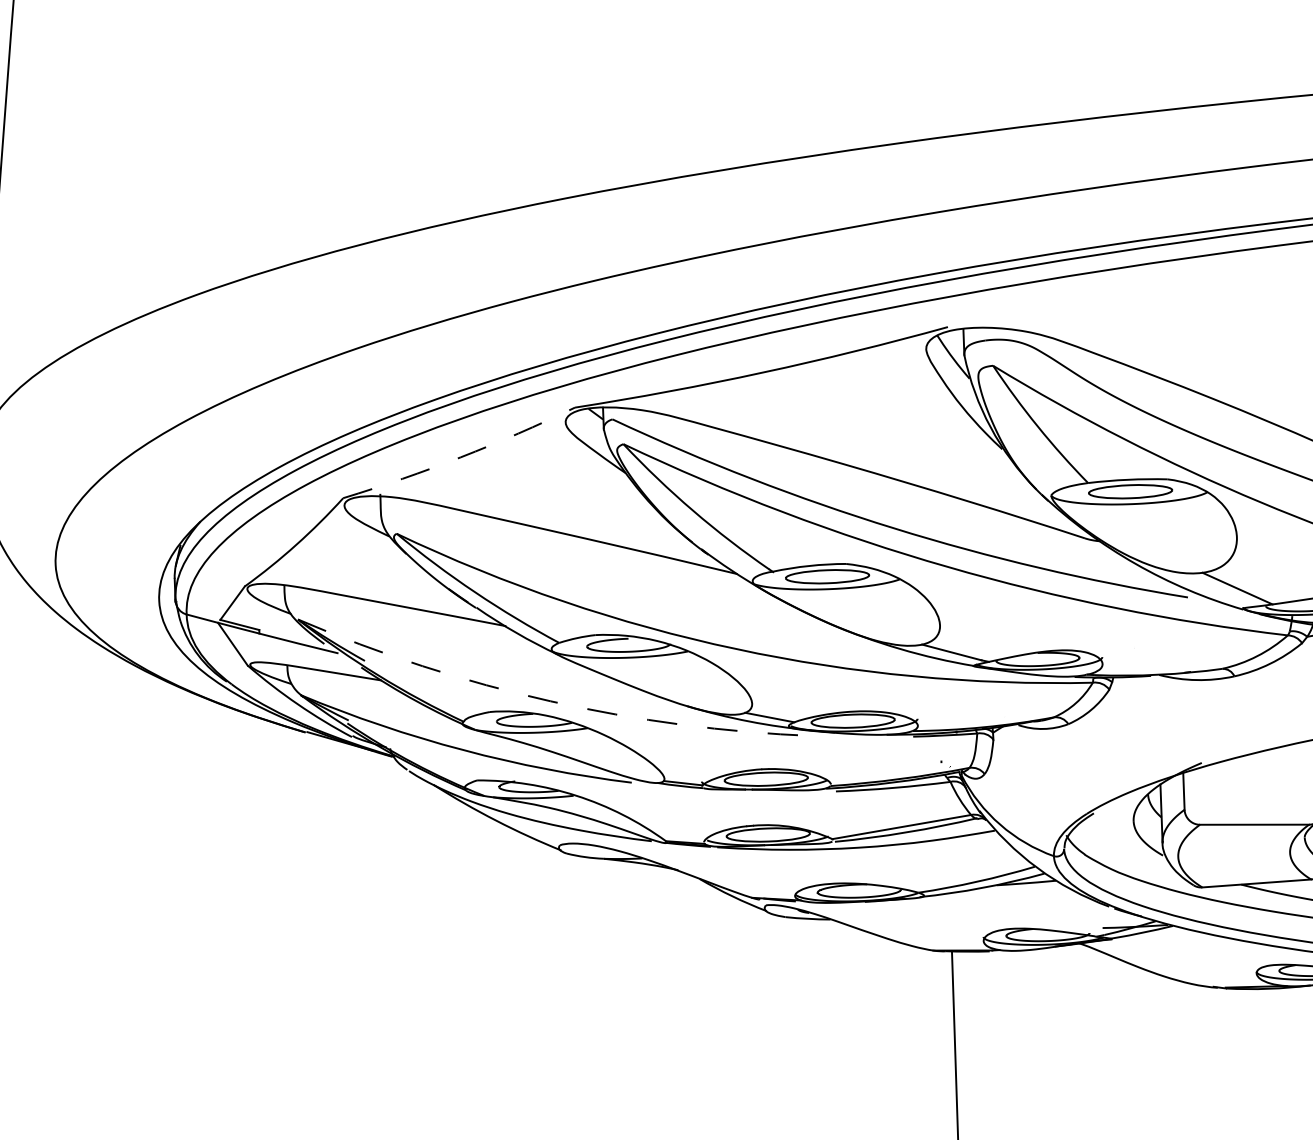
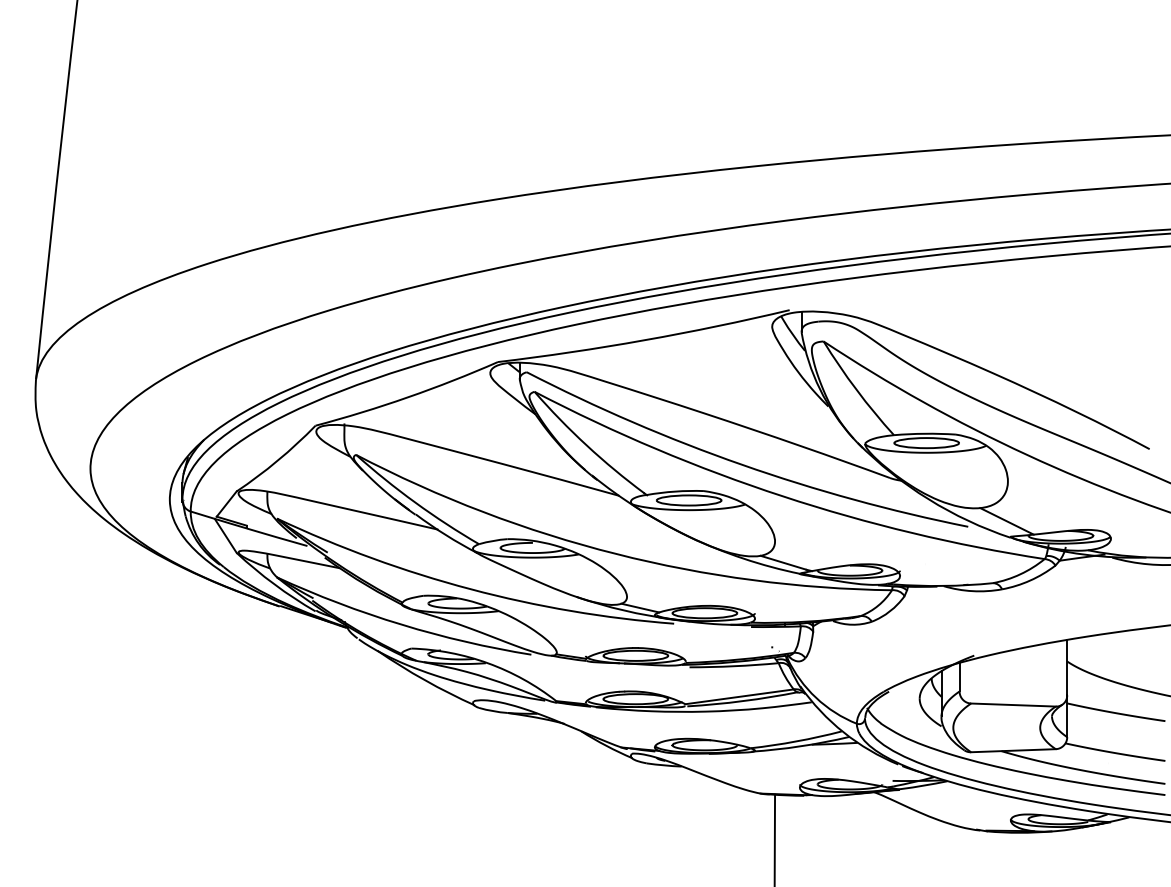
arc: (460, 457) -> (407, 397), dashed -> solid
arc: (550, 701) -> (470, 589), dashed -> solid

